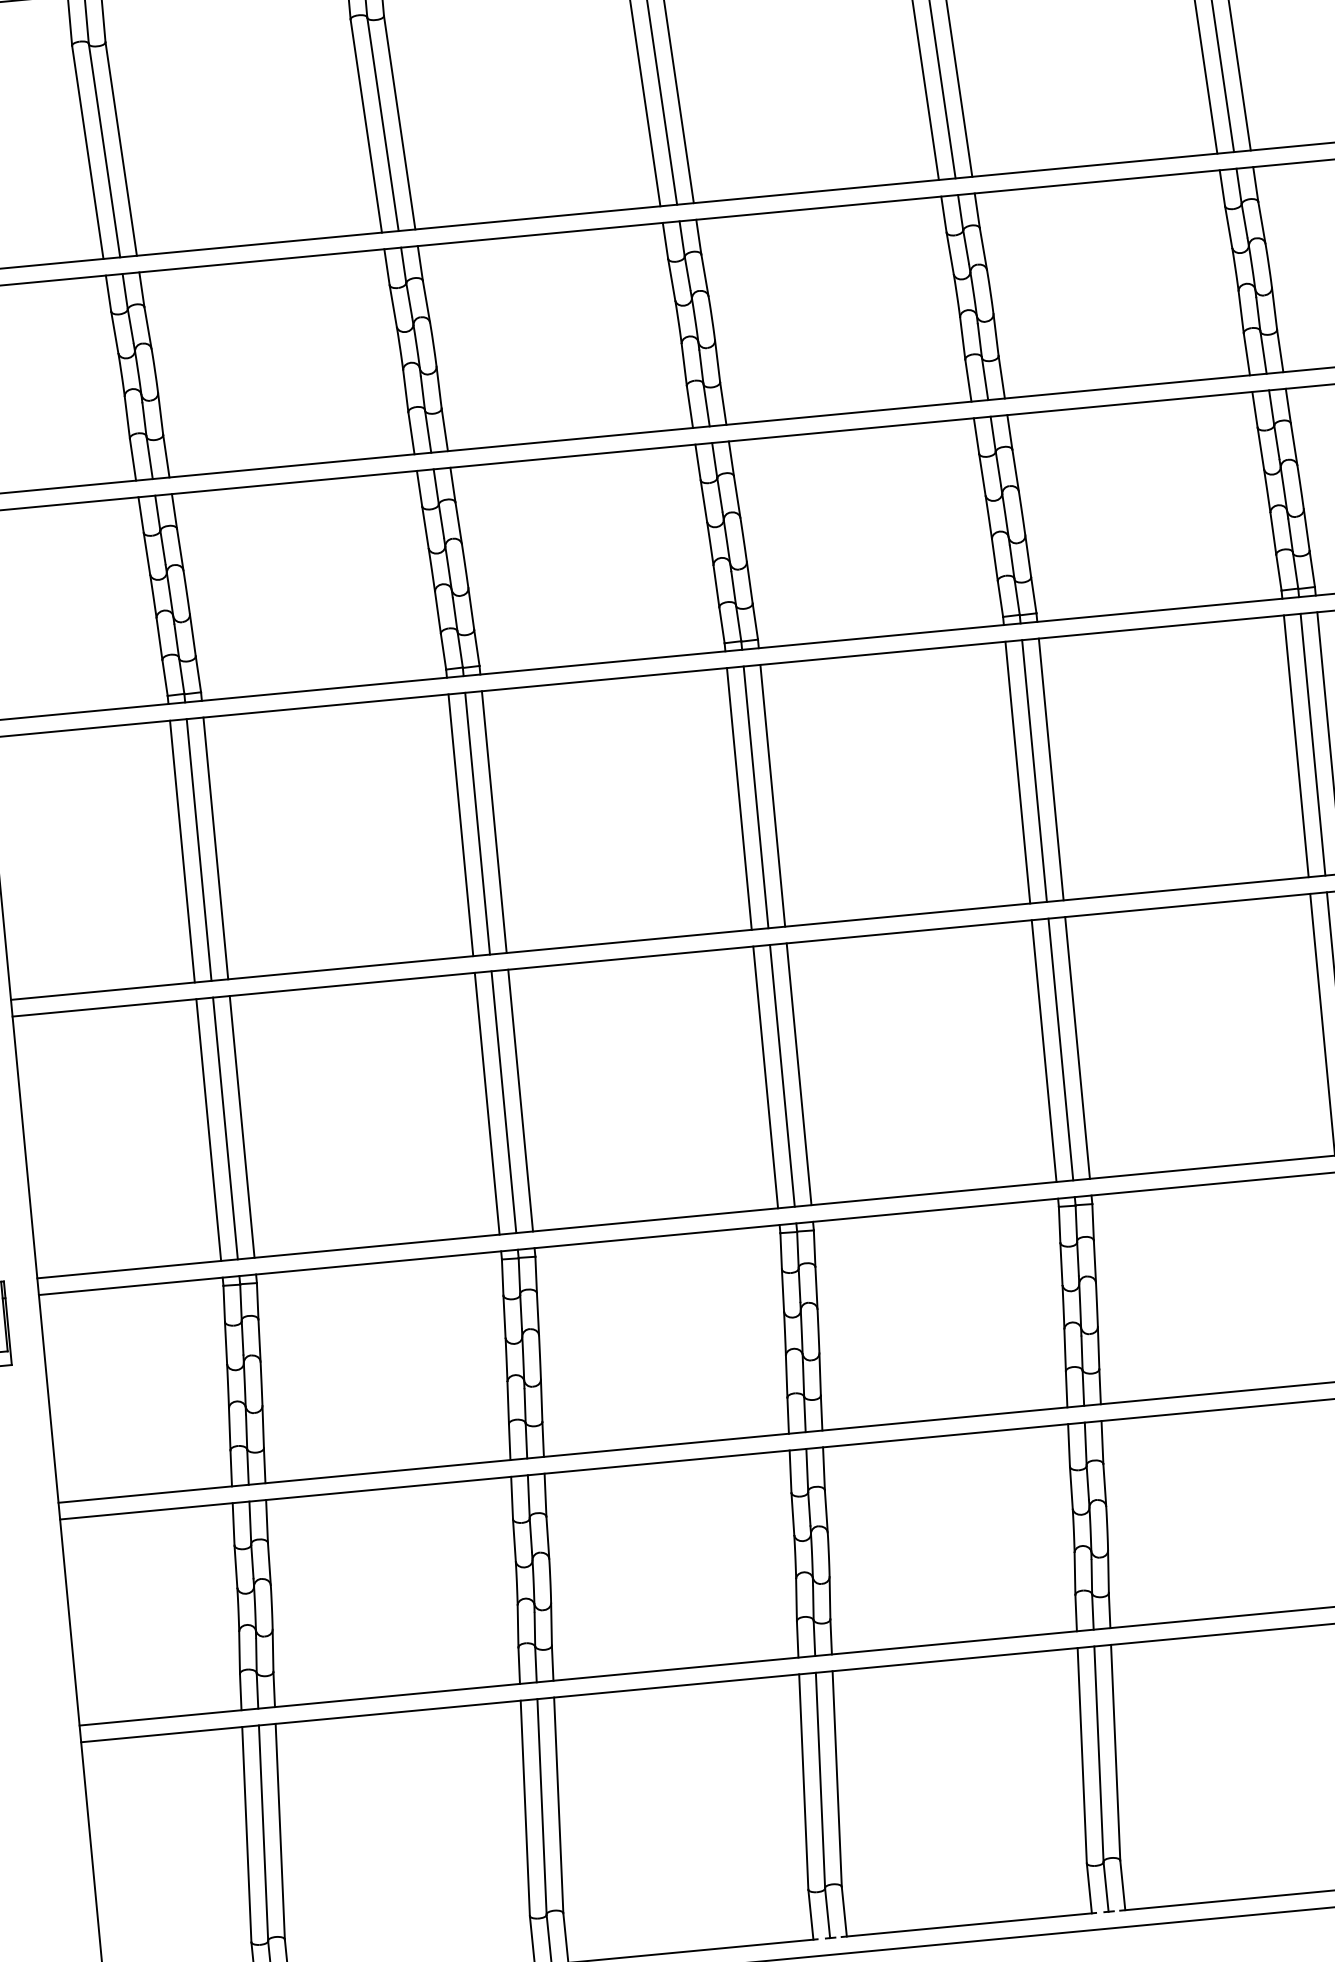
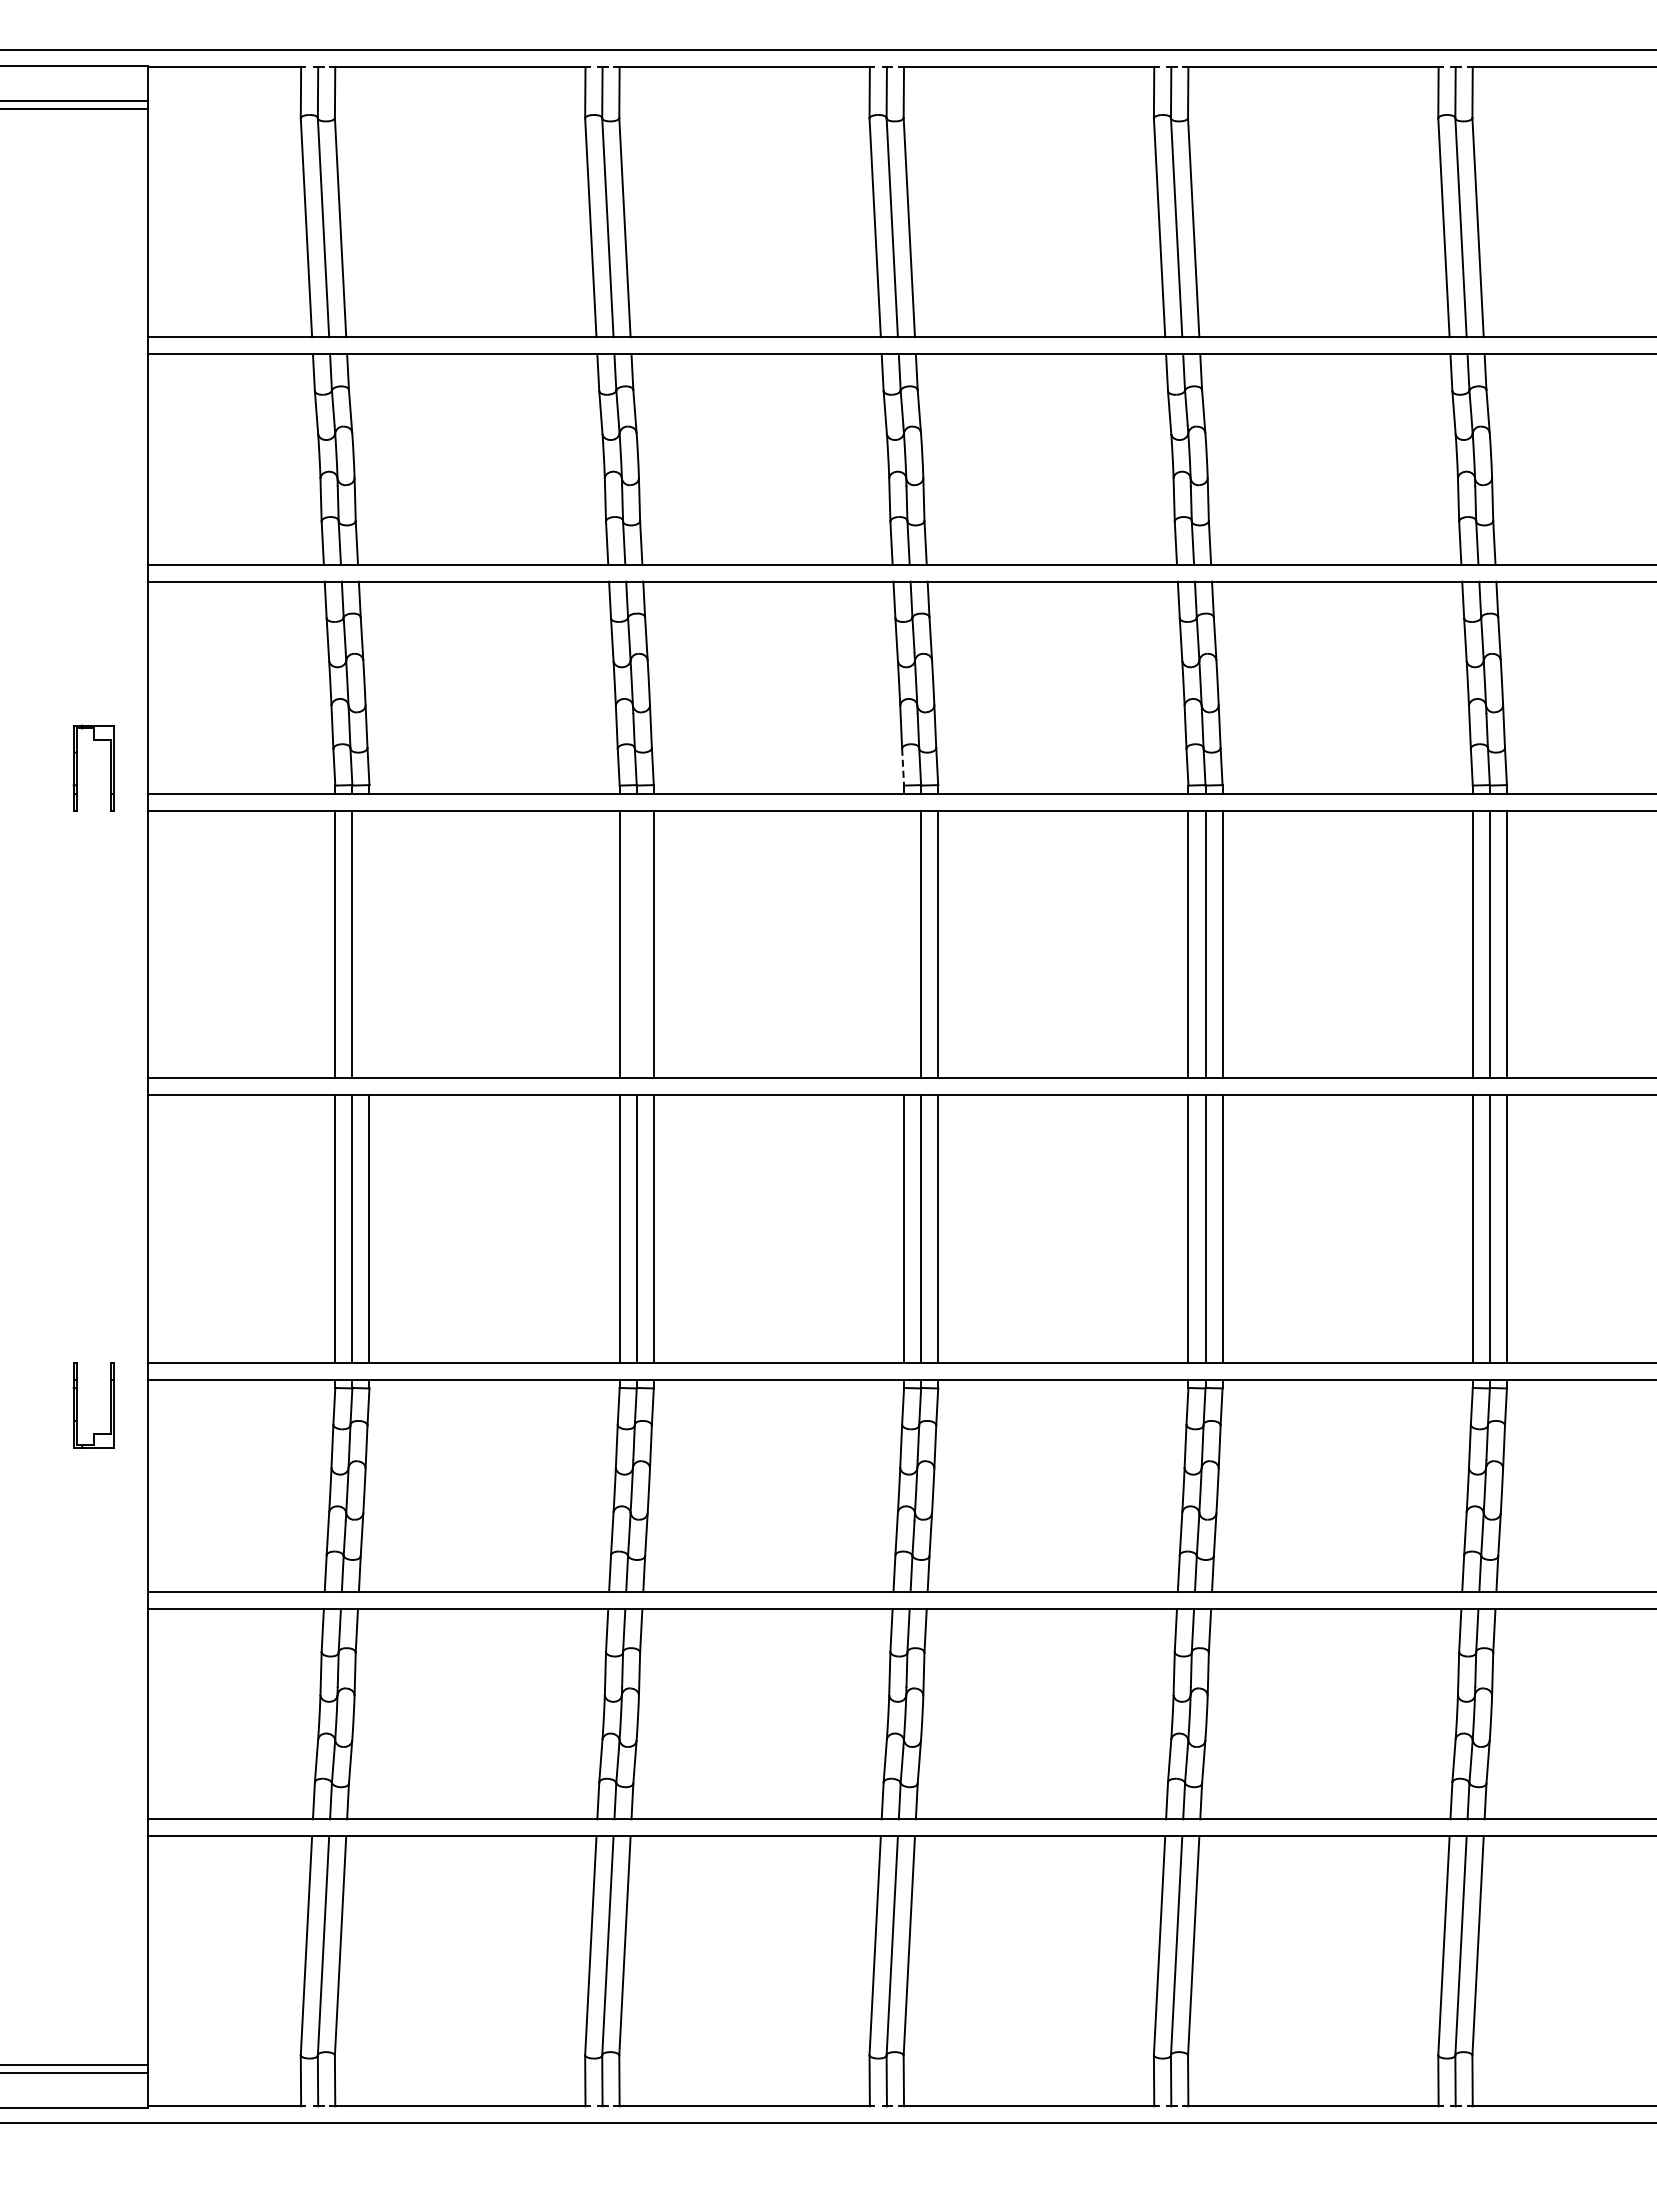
line: (722, 625) -> (903, 767), solid -> dashed
line: (739, 798) -> (904, 944), removed
line: (477, 823) -> (636, 944), removed
line: (215, 848) -> (369, 944), removed

